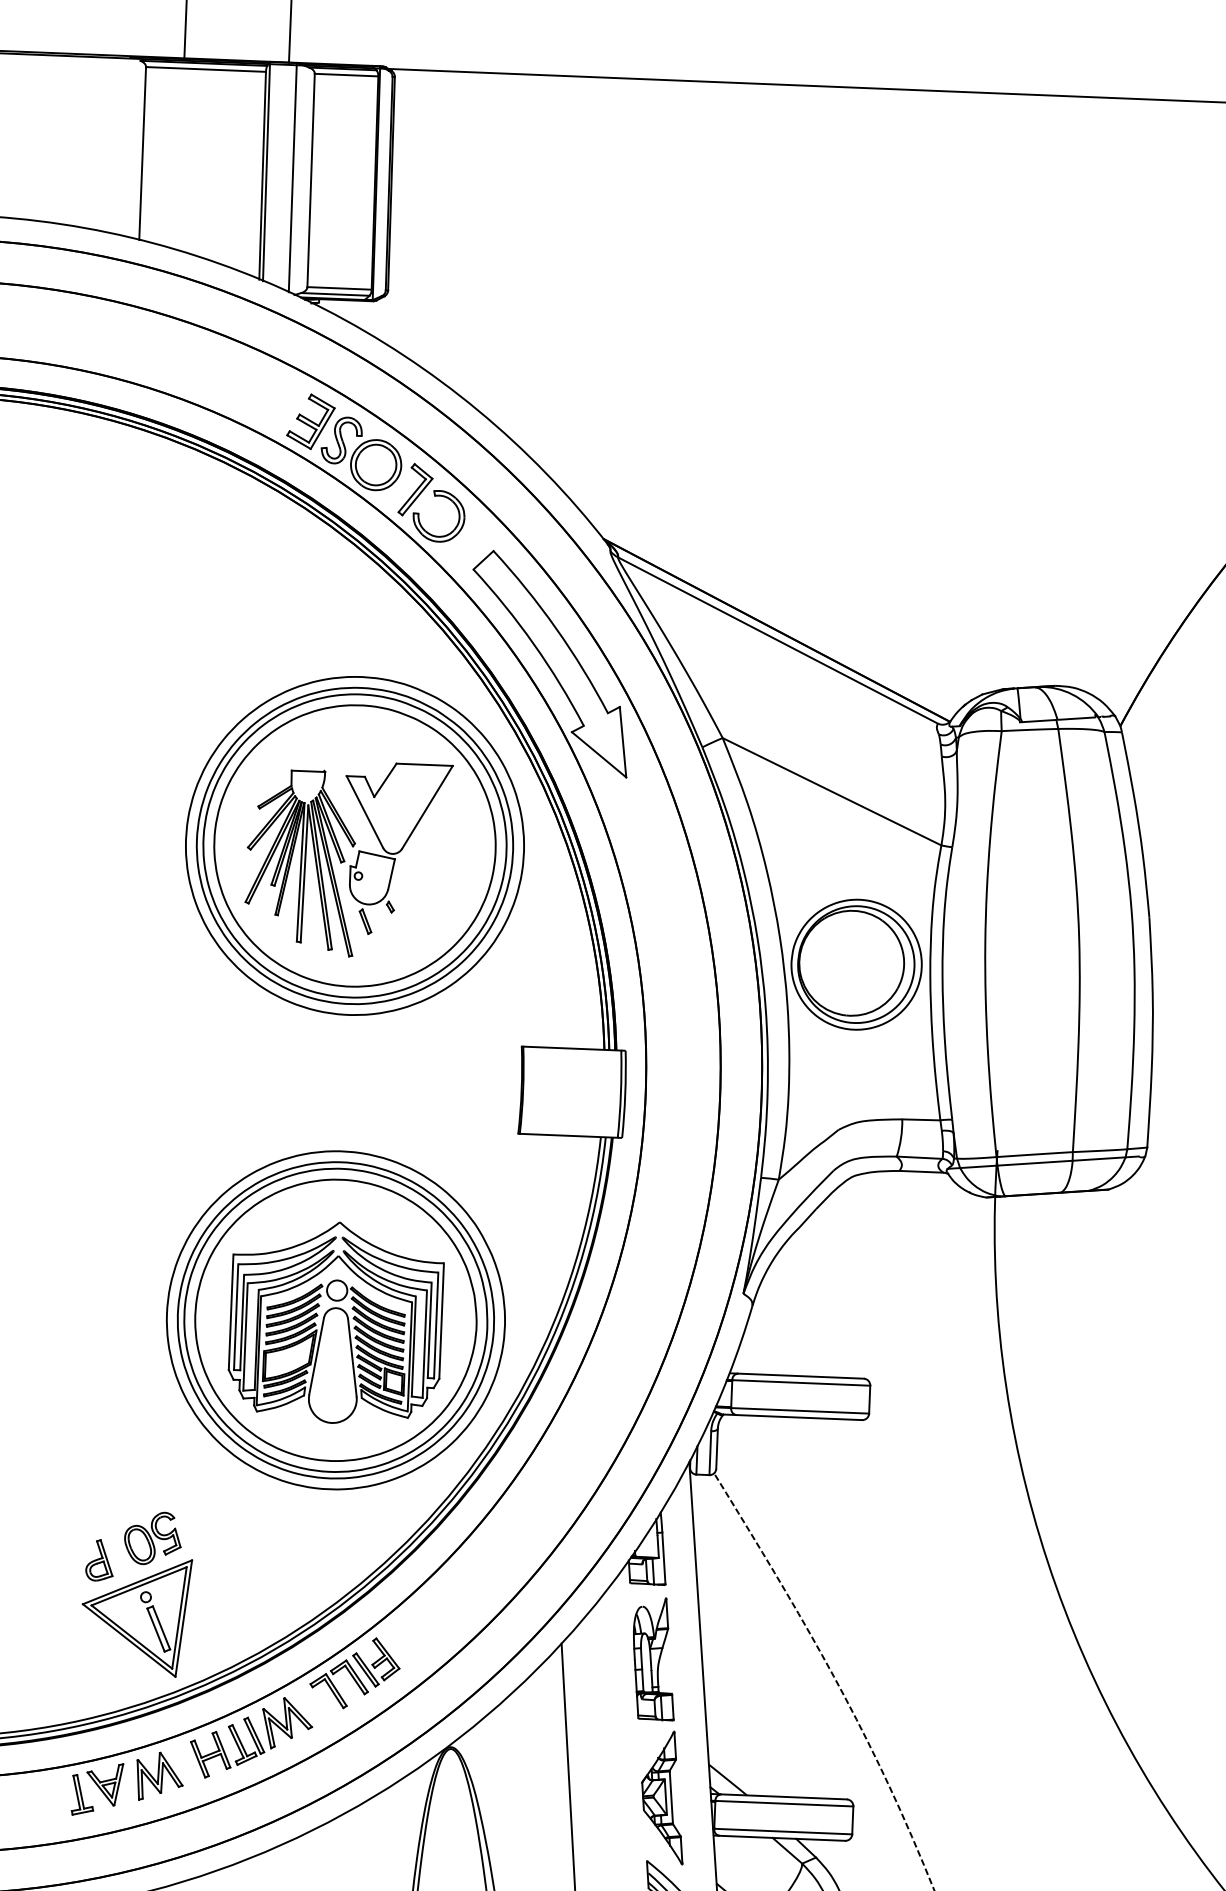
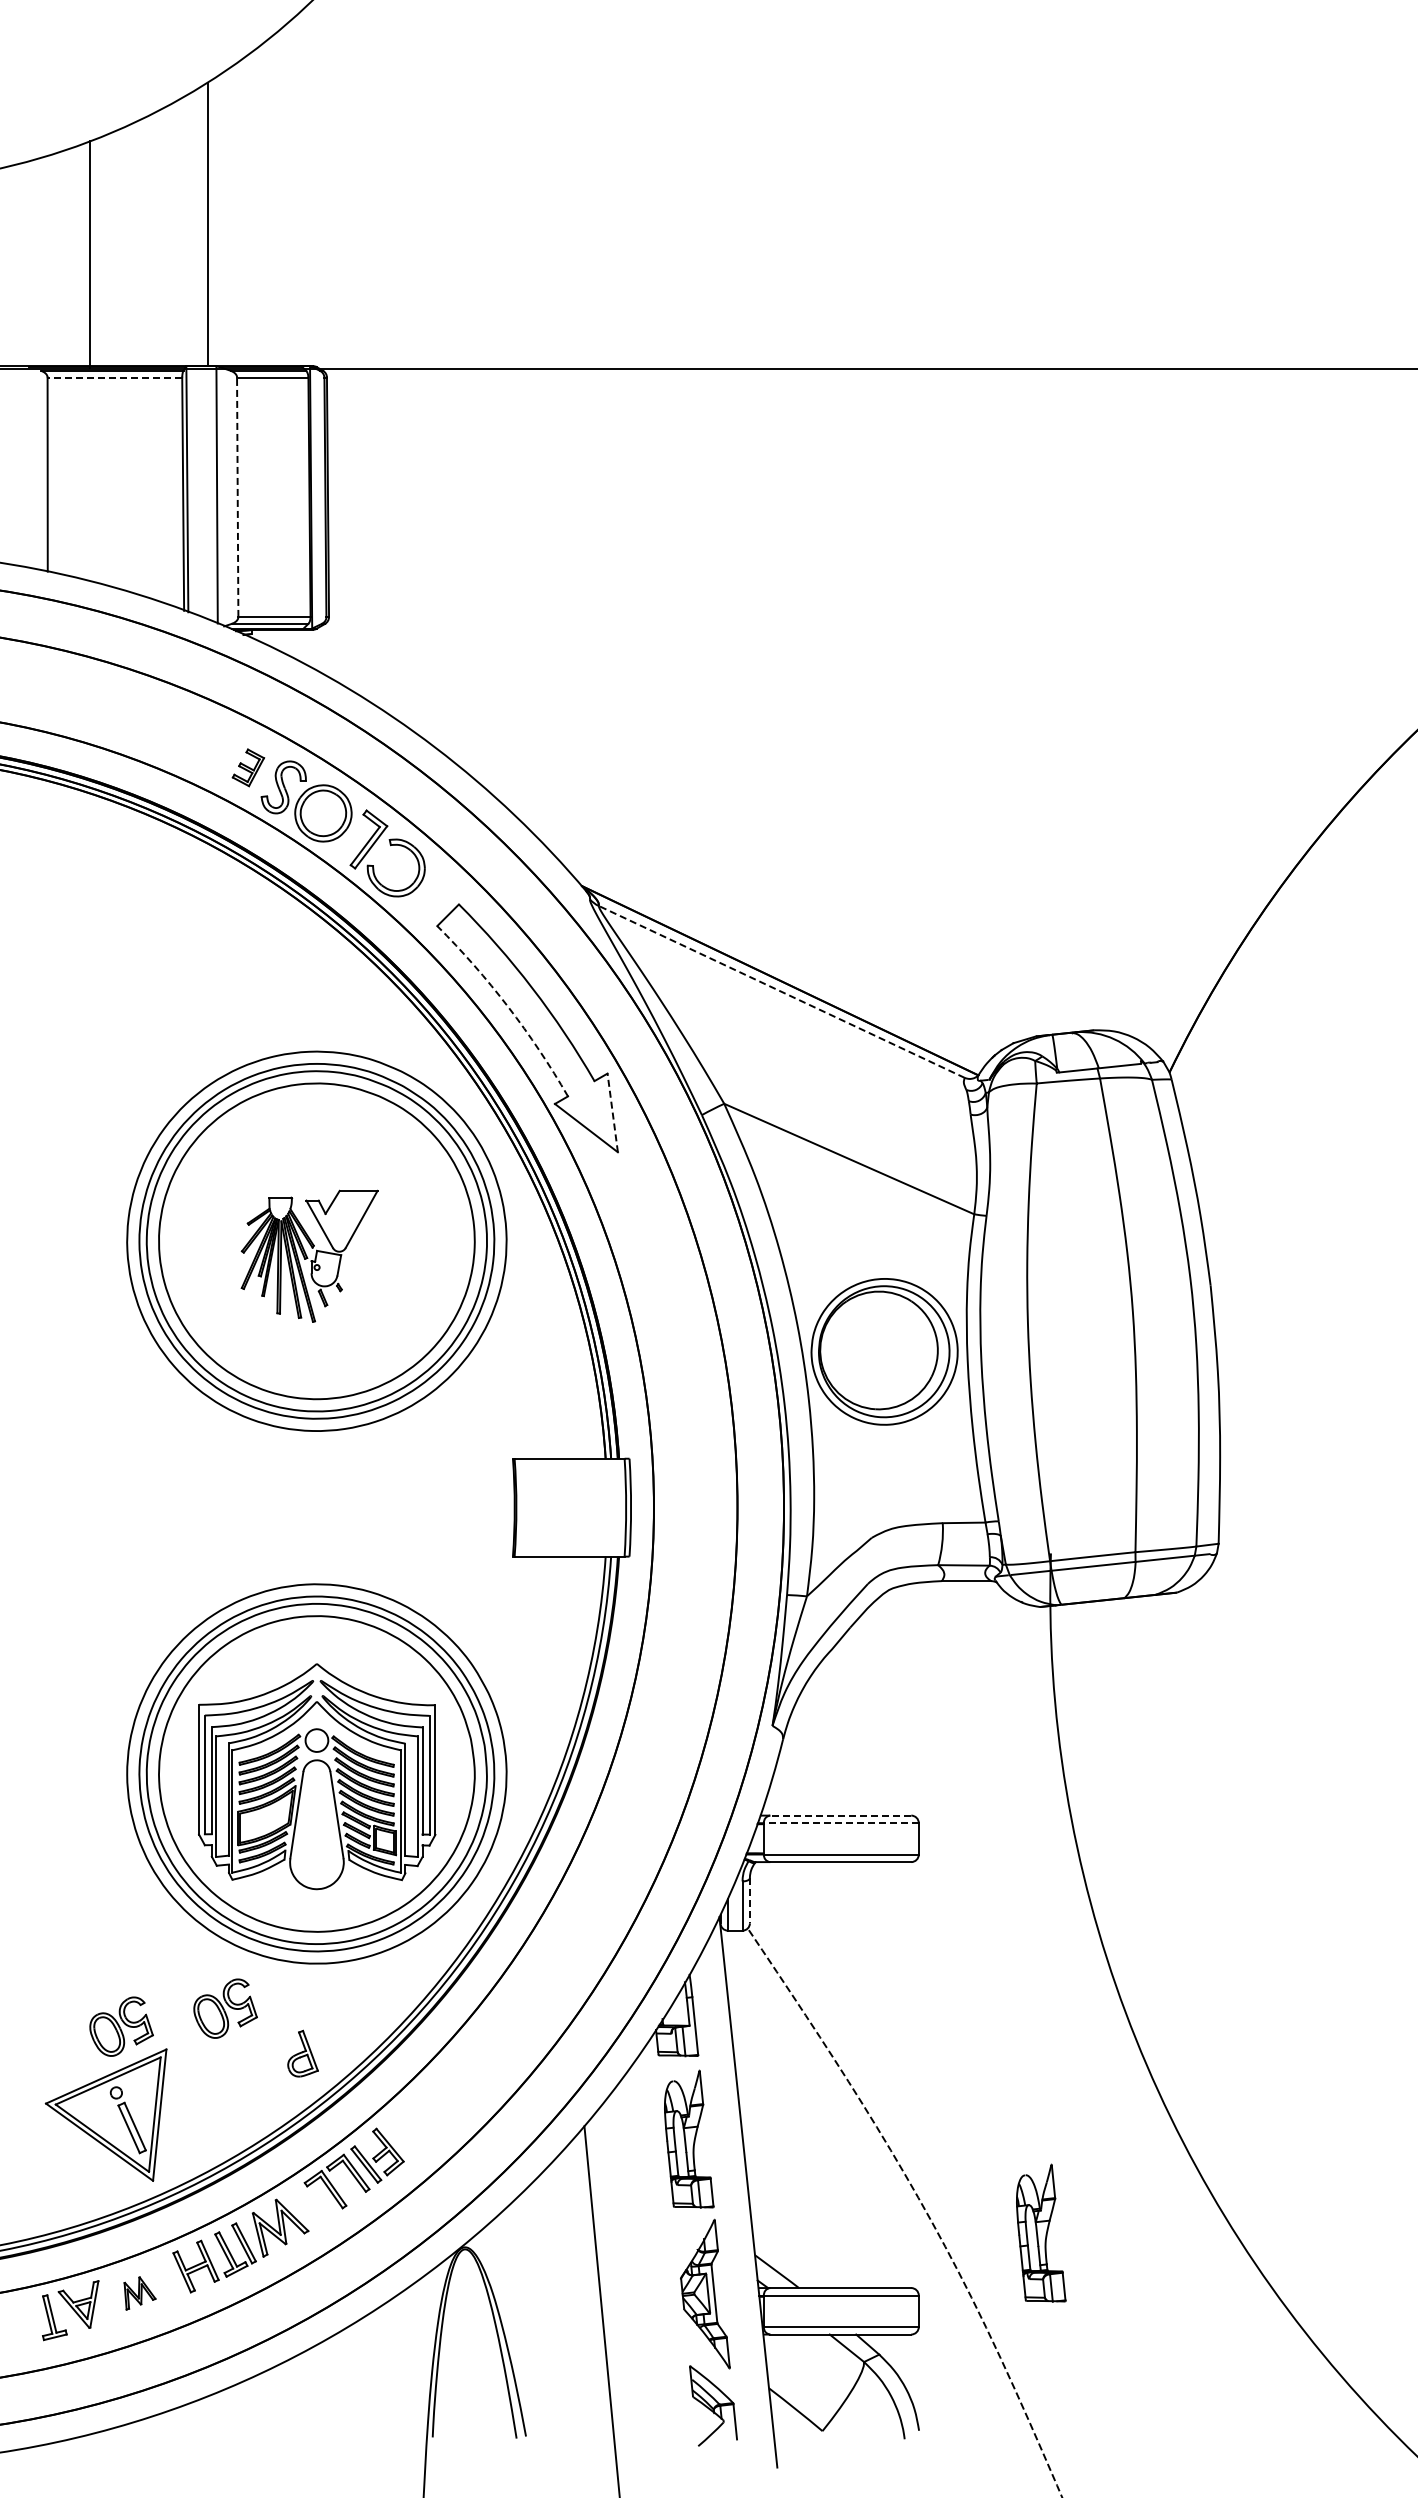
line: (205, 69) -> (114, 377), solid -> dashed
line: (310, 180) -> (237, 497), solid -> dashed
part: (311, 421) -> (248, 767), size x0.6
line: (777, 640) -> (781, 991), solid -> dashed
arc: (534, 643) -> (508, 1006), solid -> dashed
line: (622, 741) -> (612, 1112), solid -> dashed
part: (347, 859) -> (309, 1256), size x0.6
line: (800, 1376) -> (840, 1815), solid -> dashed
line: (800, 1383) -> (840, 1823), solid -> dashed
line: (716, 1448) -> (749, 1900), solid -> dashed
part: (246, 1525) -> (225, 2008), added
part: (99, 1560) -> (302, 2053), moved
part: (964, 1754) -> (1041, 2232), added
part: (159, 1776) -> (139, 2293), size x0.6

